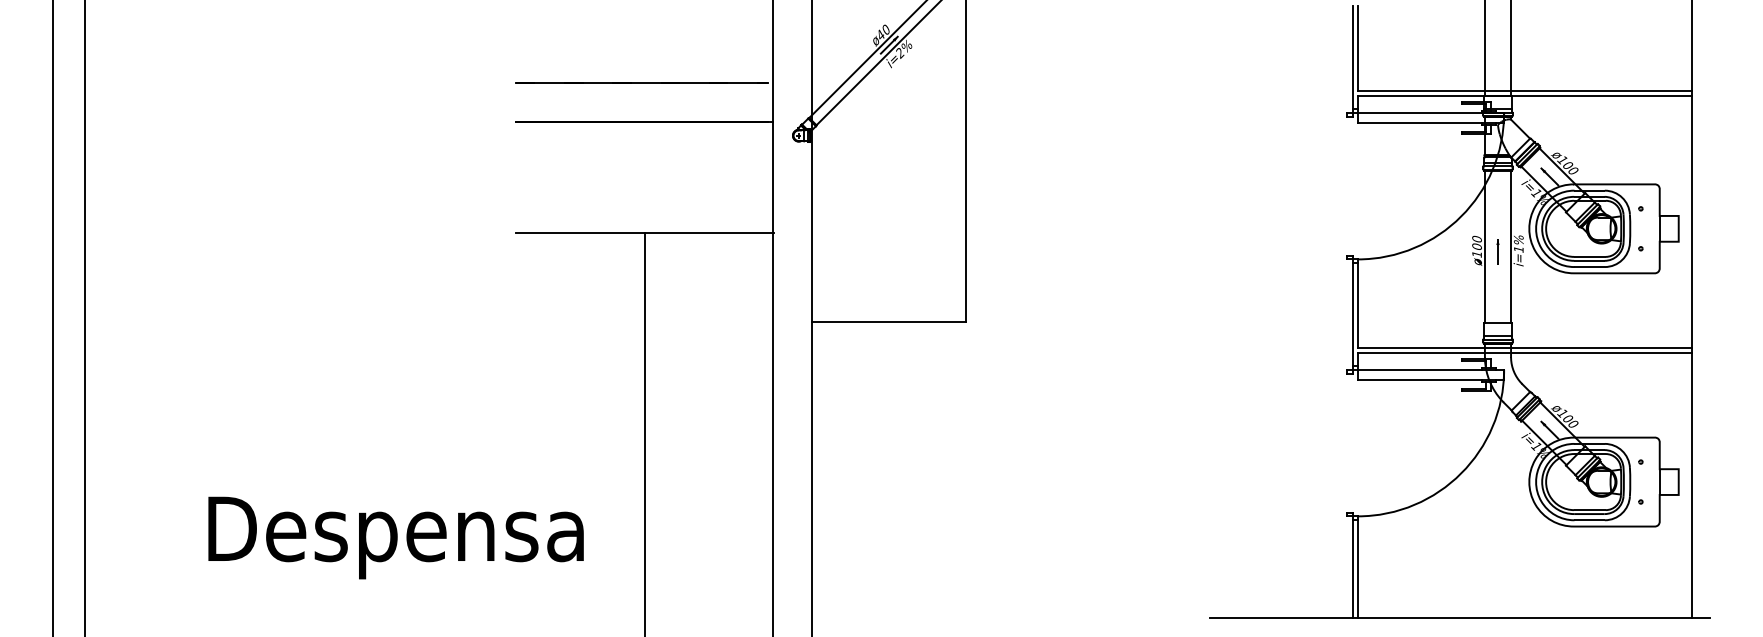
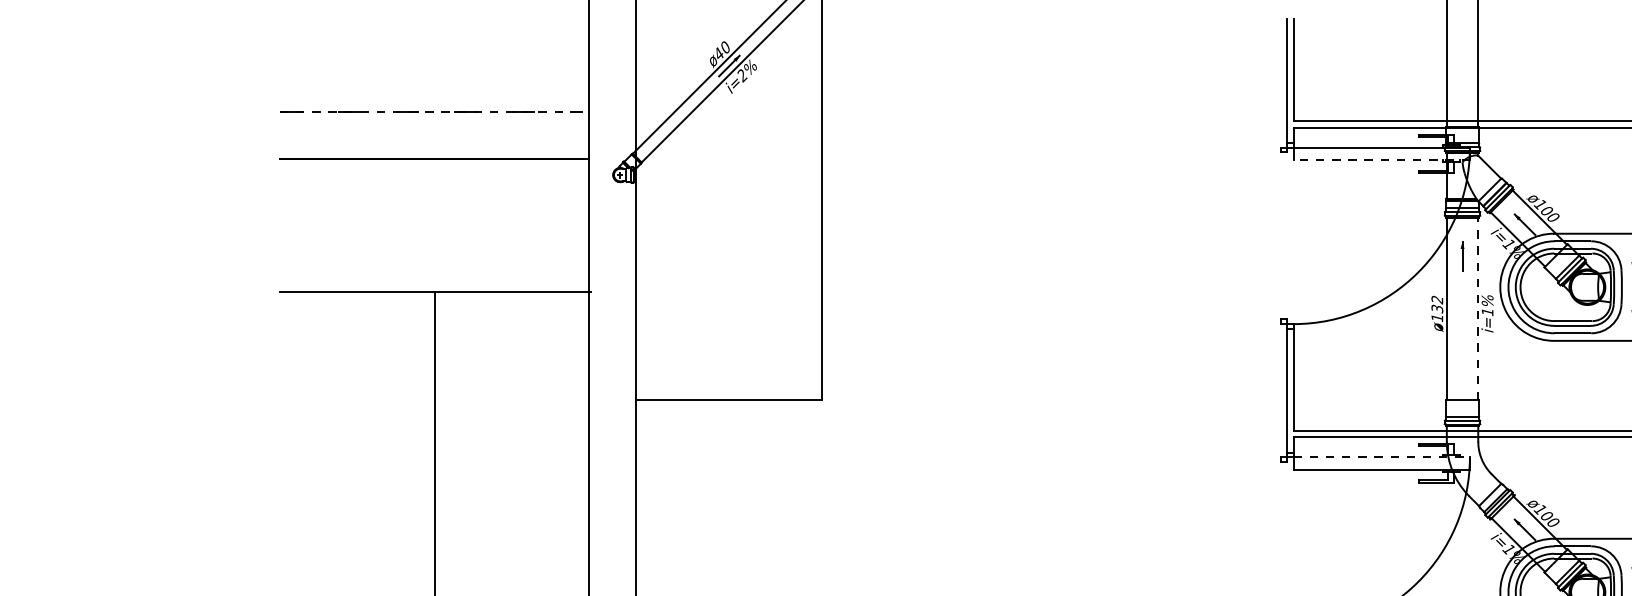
line: (642, 83) -> (432, 112), solid -> dashed
line: (1430, 123) -> (1381, 160), solid -> dashed
text: (1476, 242) -> (1436, 303), ø100 -> ø132
line: (1510, 246) -> (1477, 308), solid -> dashed
part: (1497, 251) -> (1461, 256), moved
line: (1431, 369) -> (1382, 456), solid -> dashed

